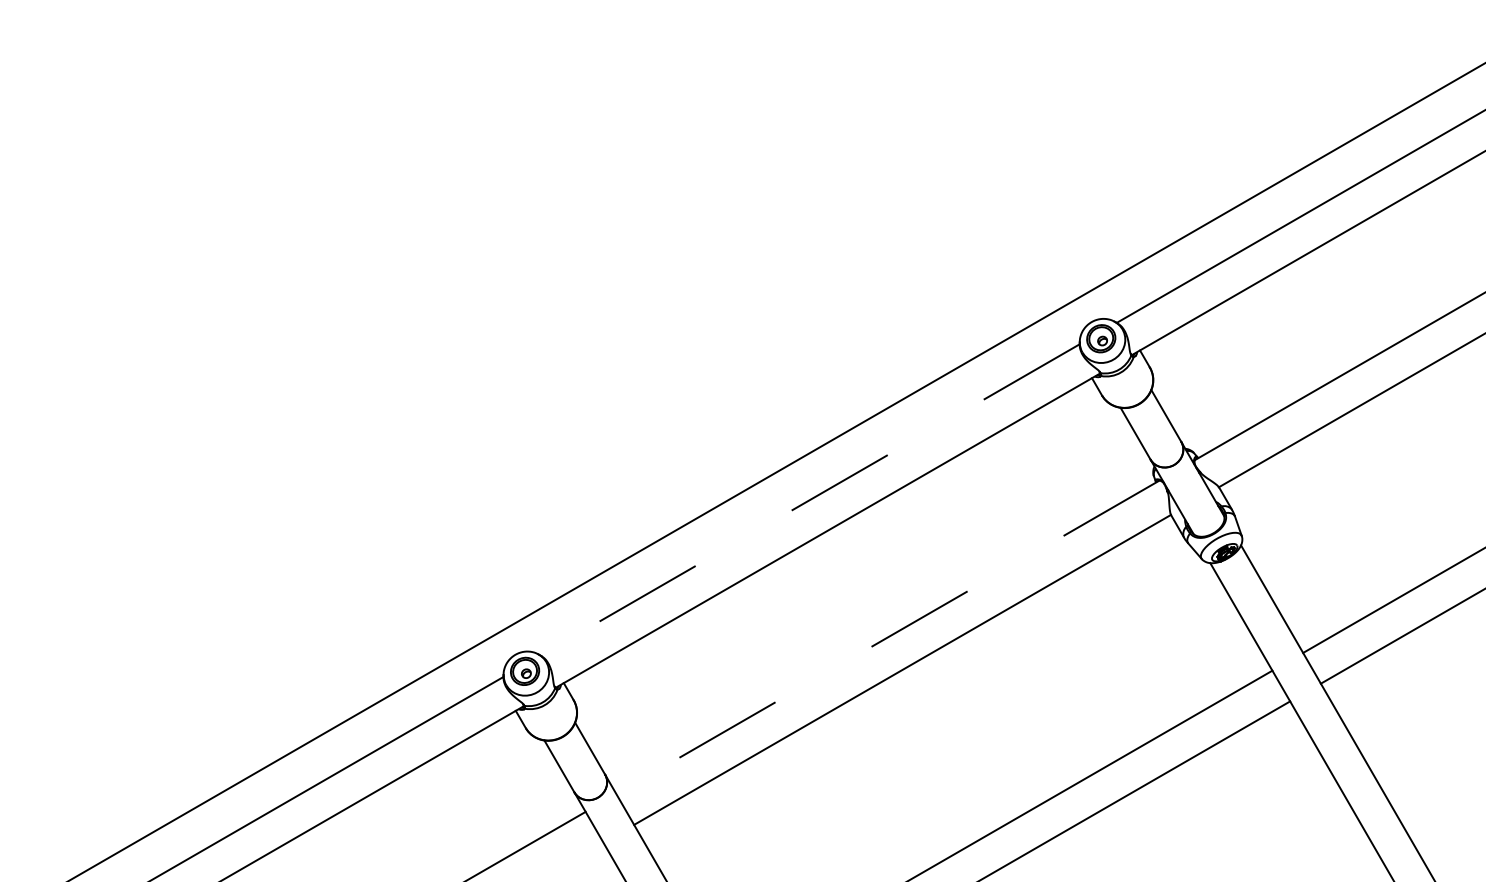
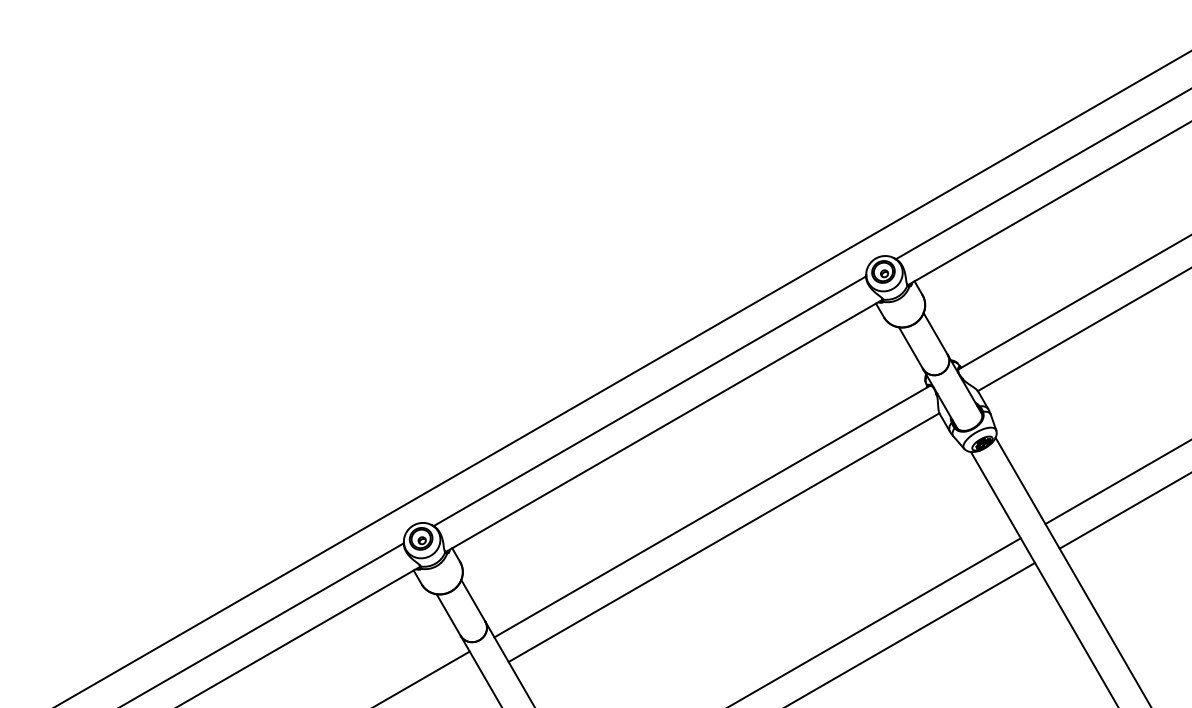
line: (809, 500) -> (649, 401), dashed -> solid
line: (888, 637) -> (712, 511), dashed -> solid

